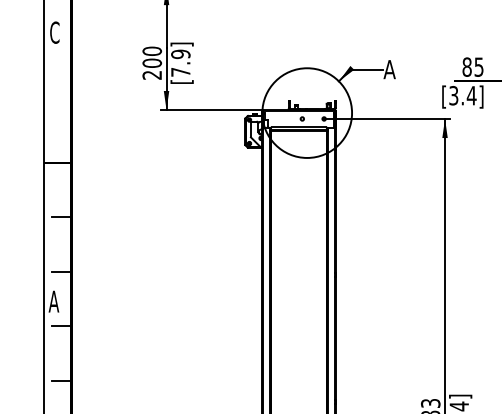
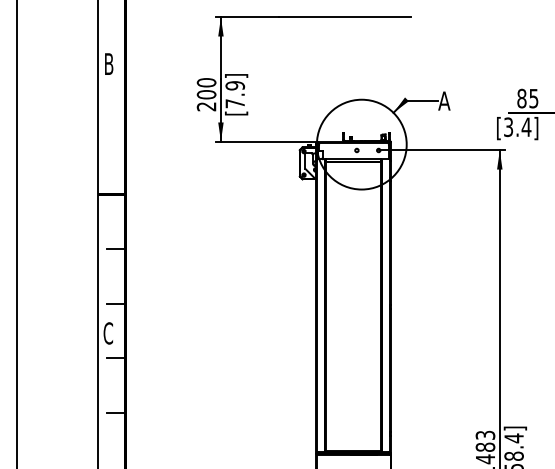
text: (54, 32) -> (108, 63), C -> B
text: (54, 301) -> (108, 333), A -> C

